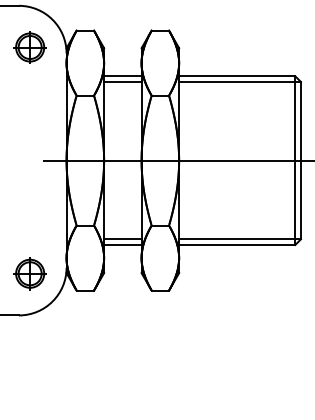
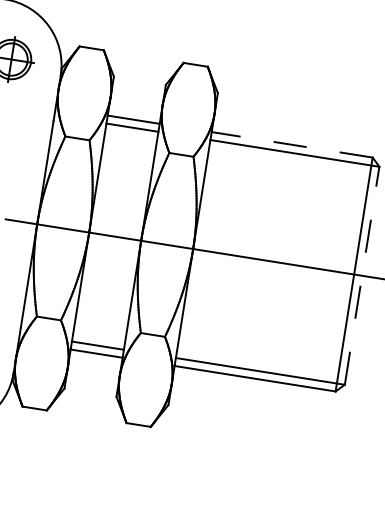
line: (236, 76) -> (291, 145), solid -> dashed
line: (301, 160) -> (362, 275), solid -> dashed

